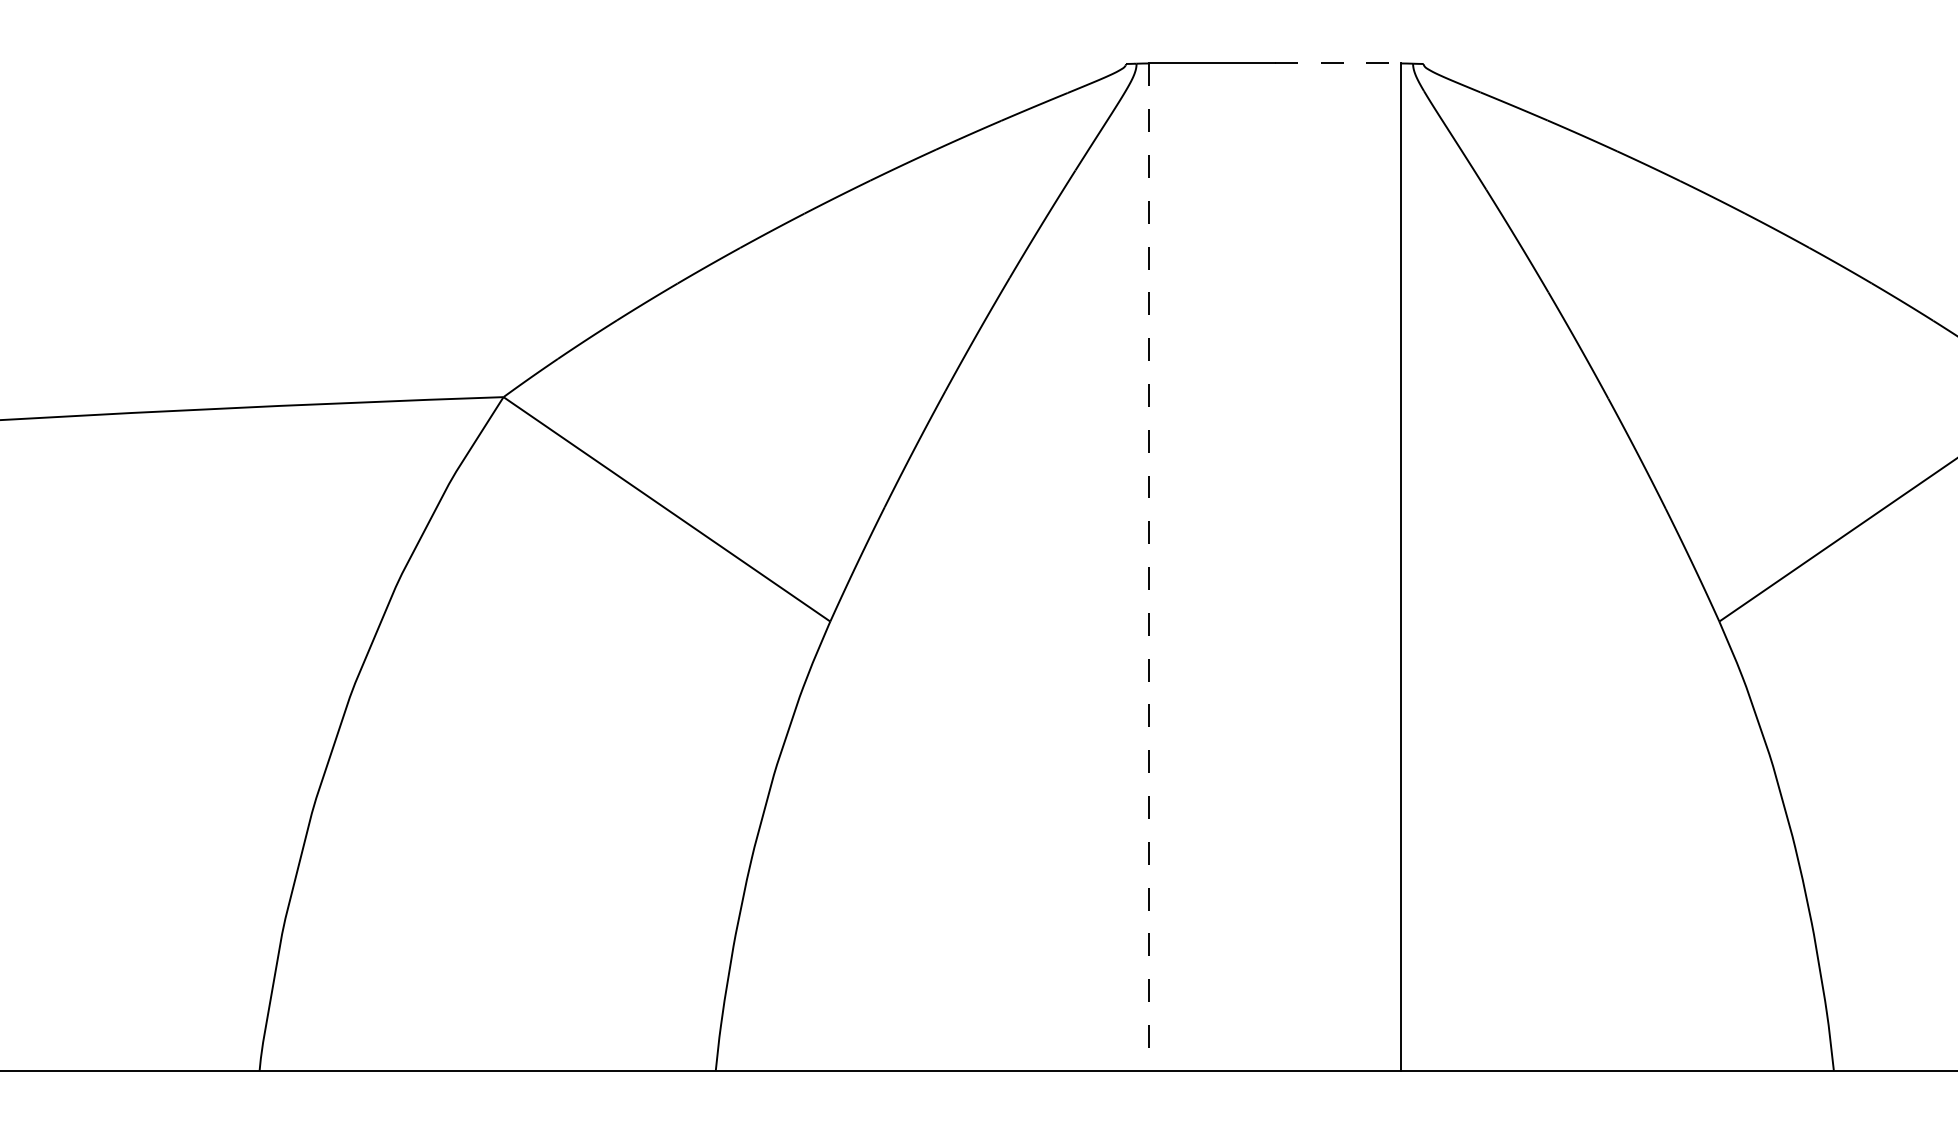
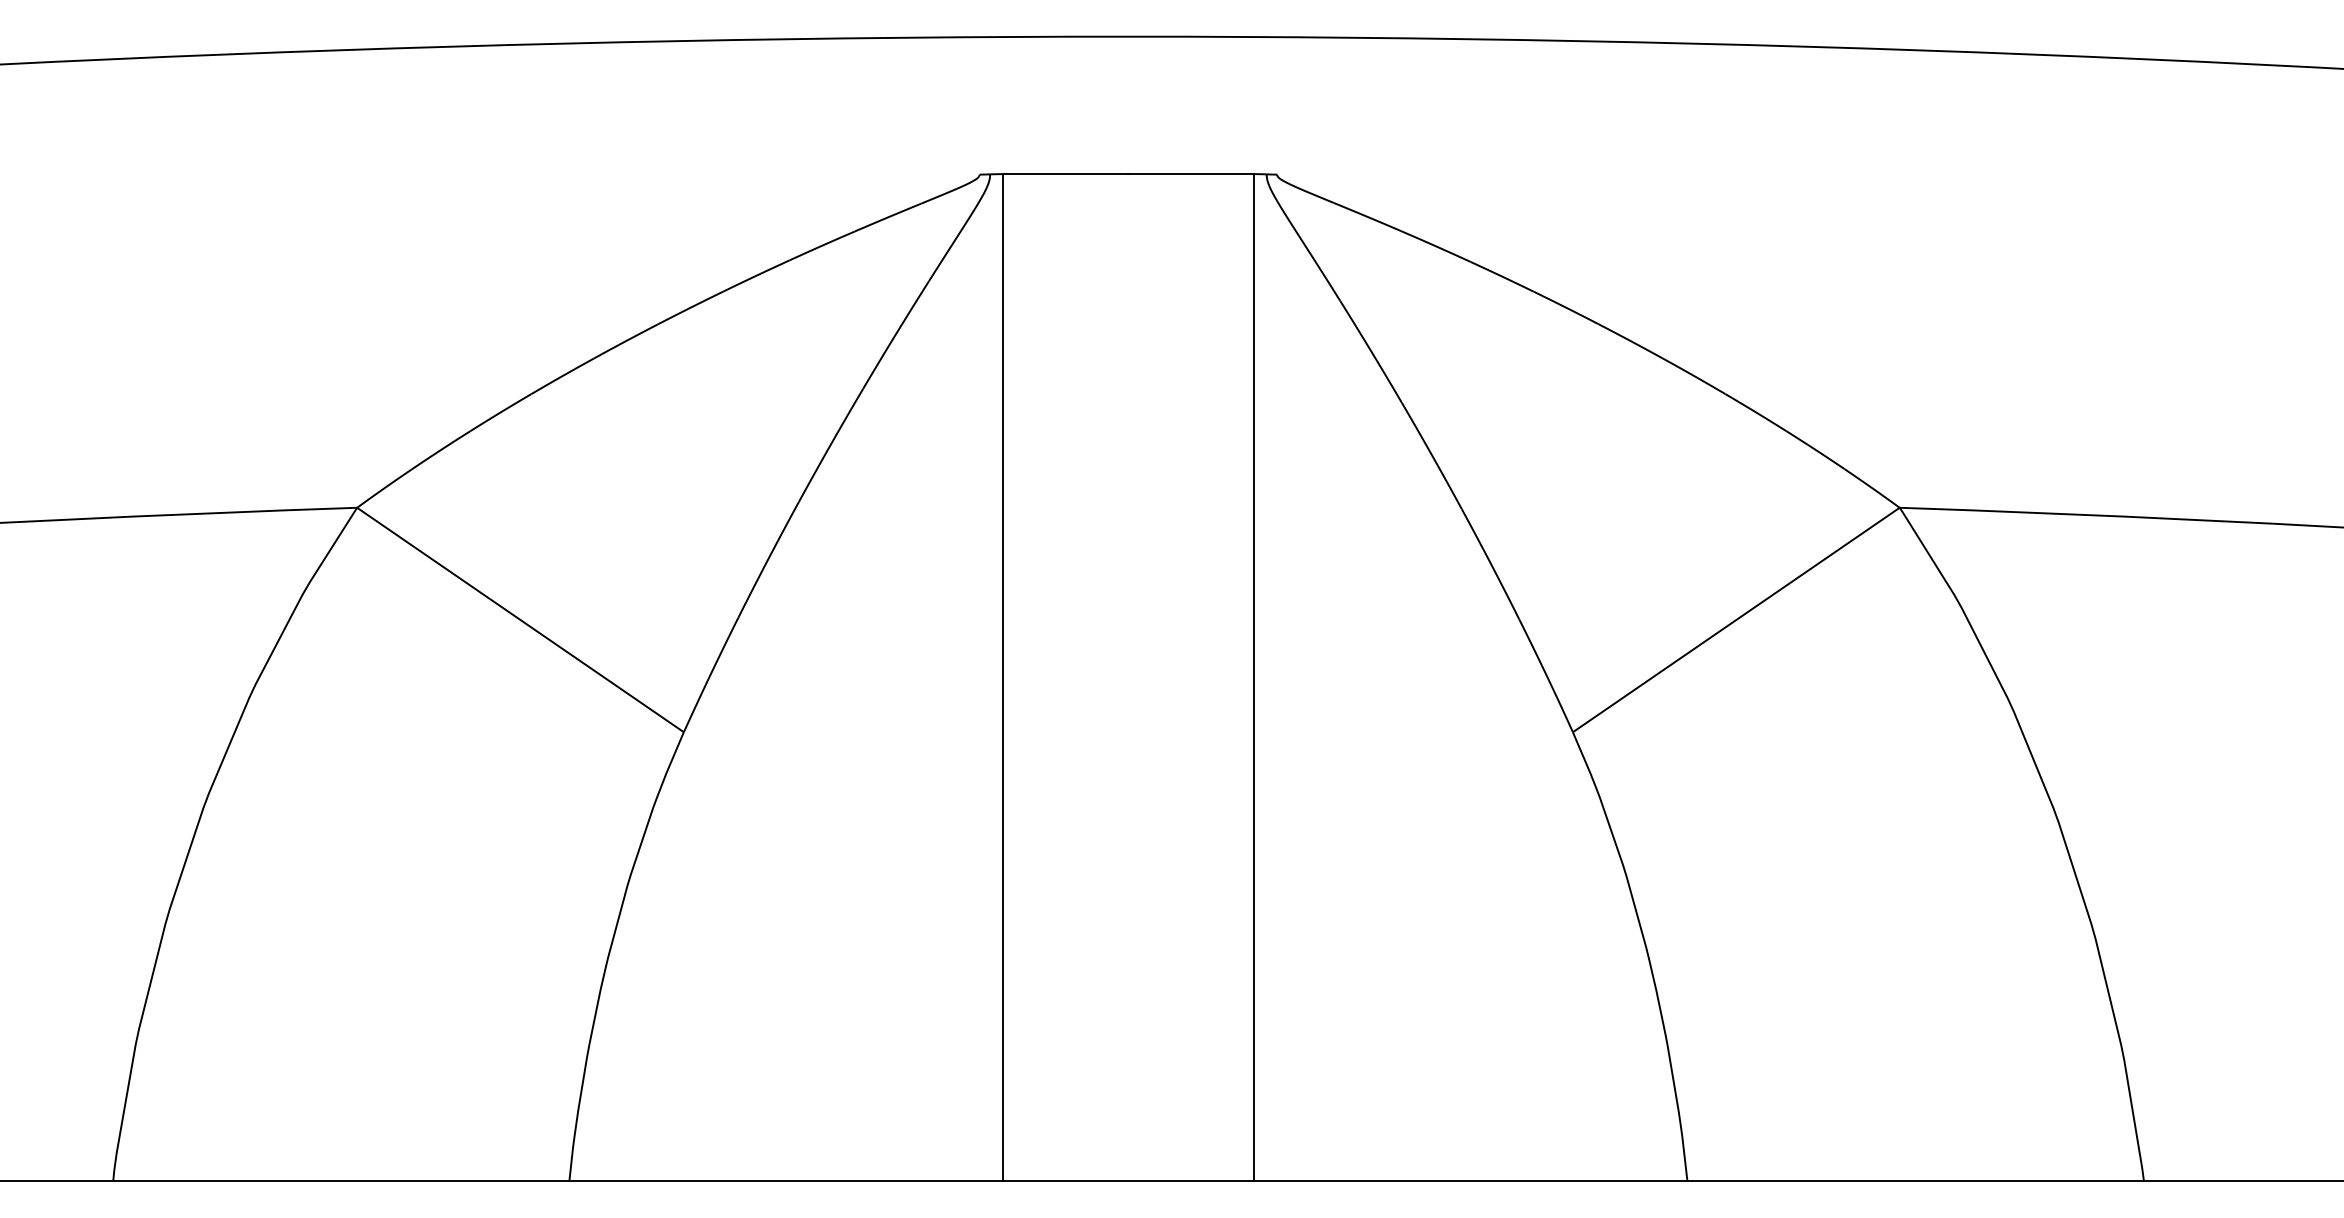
line: (1337, 63) -> (1191, 174), dashed -> solid
line: (1148, 566) -> (1002, 677), dashed -> solid

